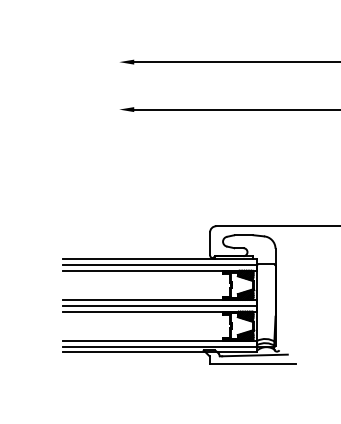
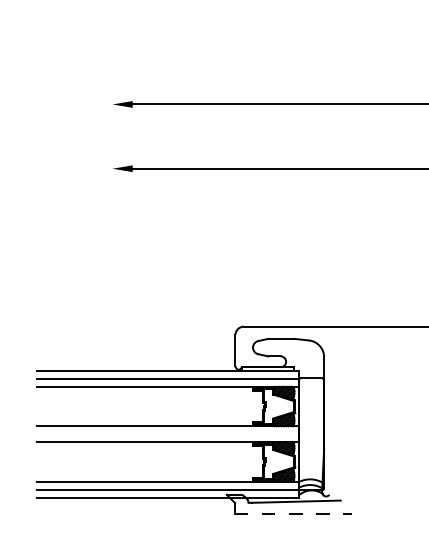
line: (159, 305) -> (166, 434), removed
line: (253, 364) -> (294, 513), solid -> dashed

